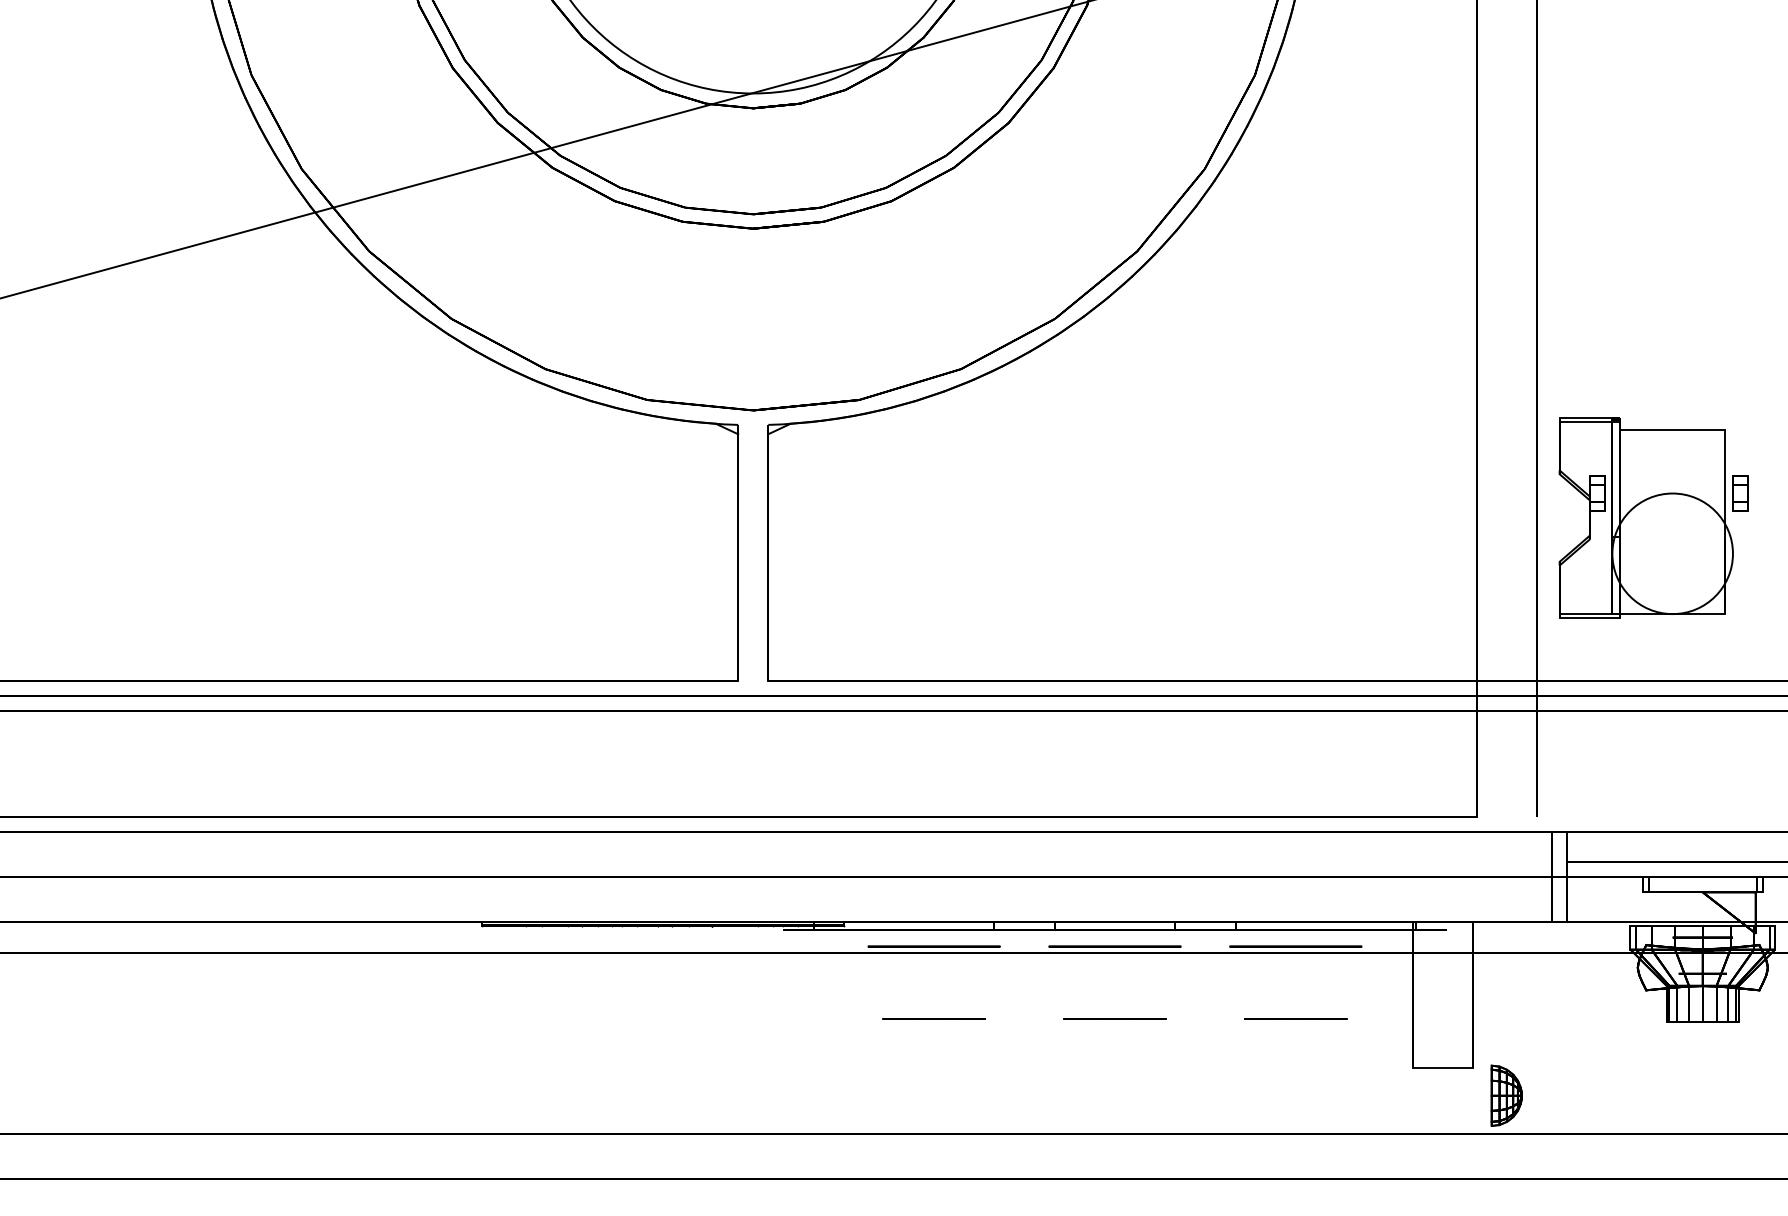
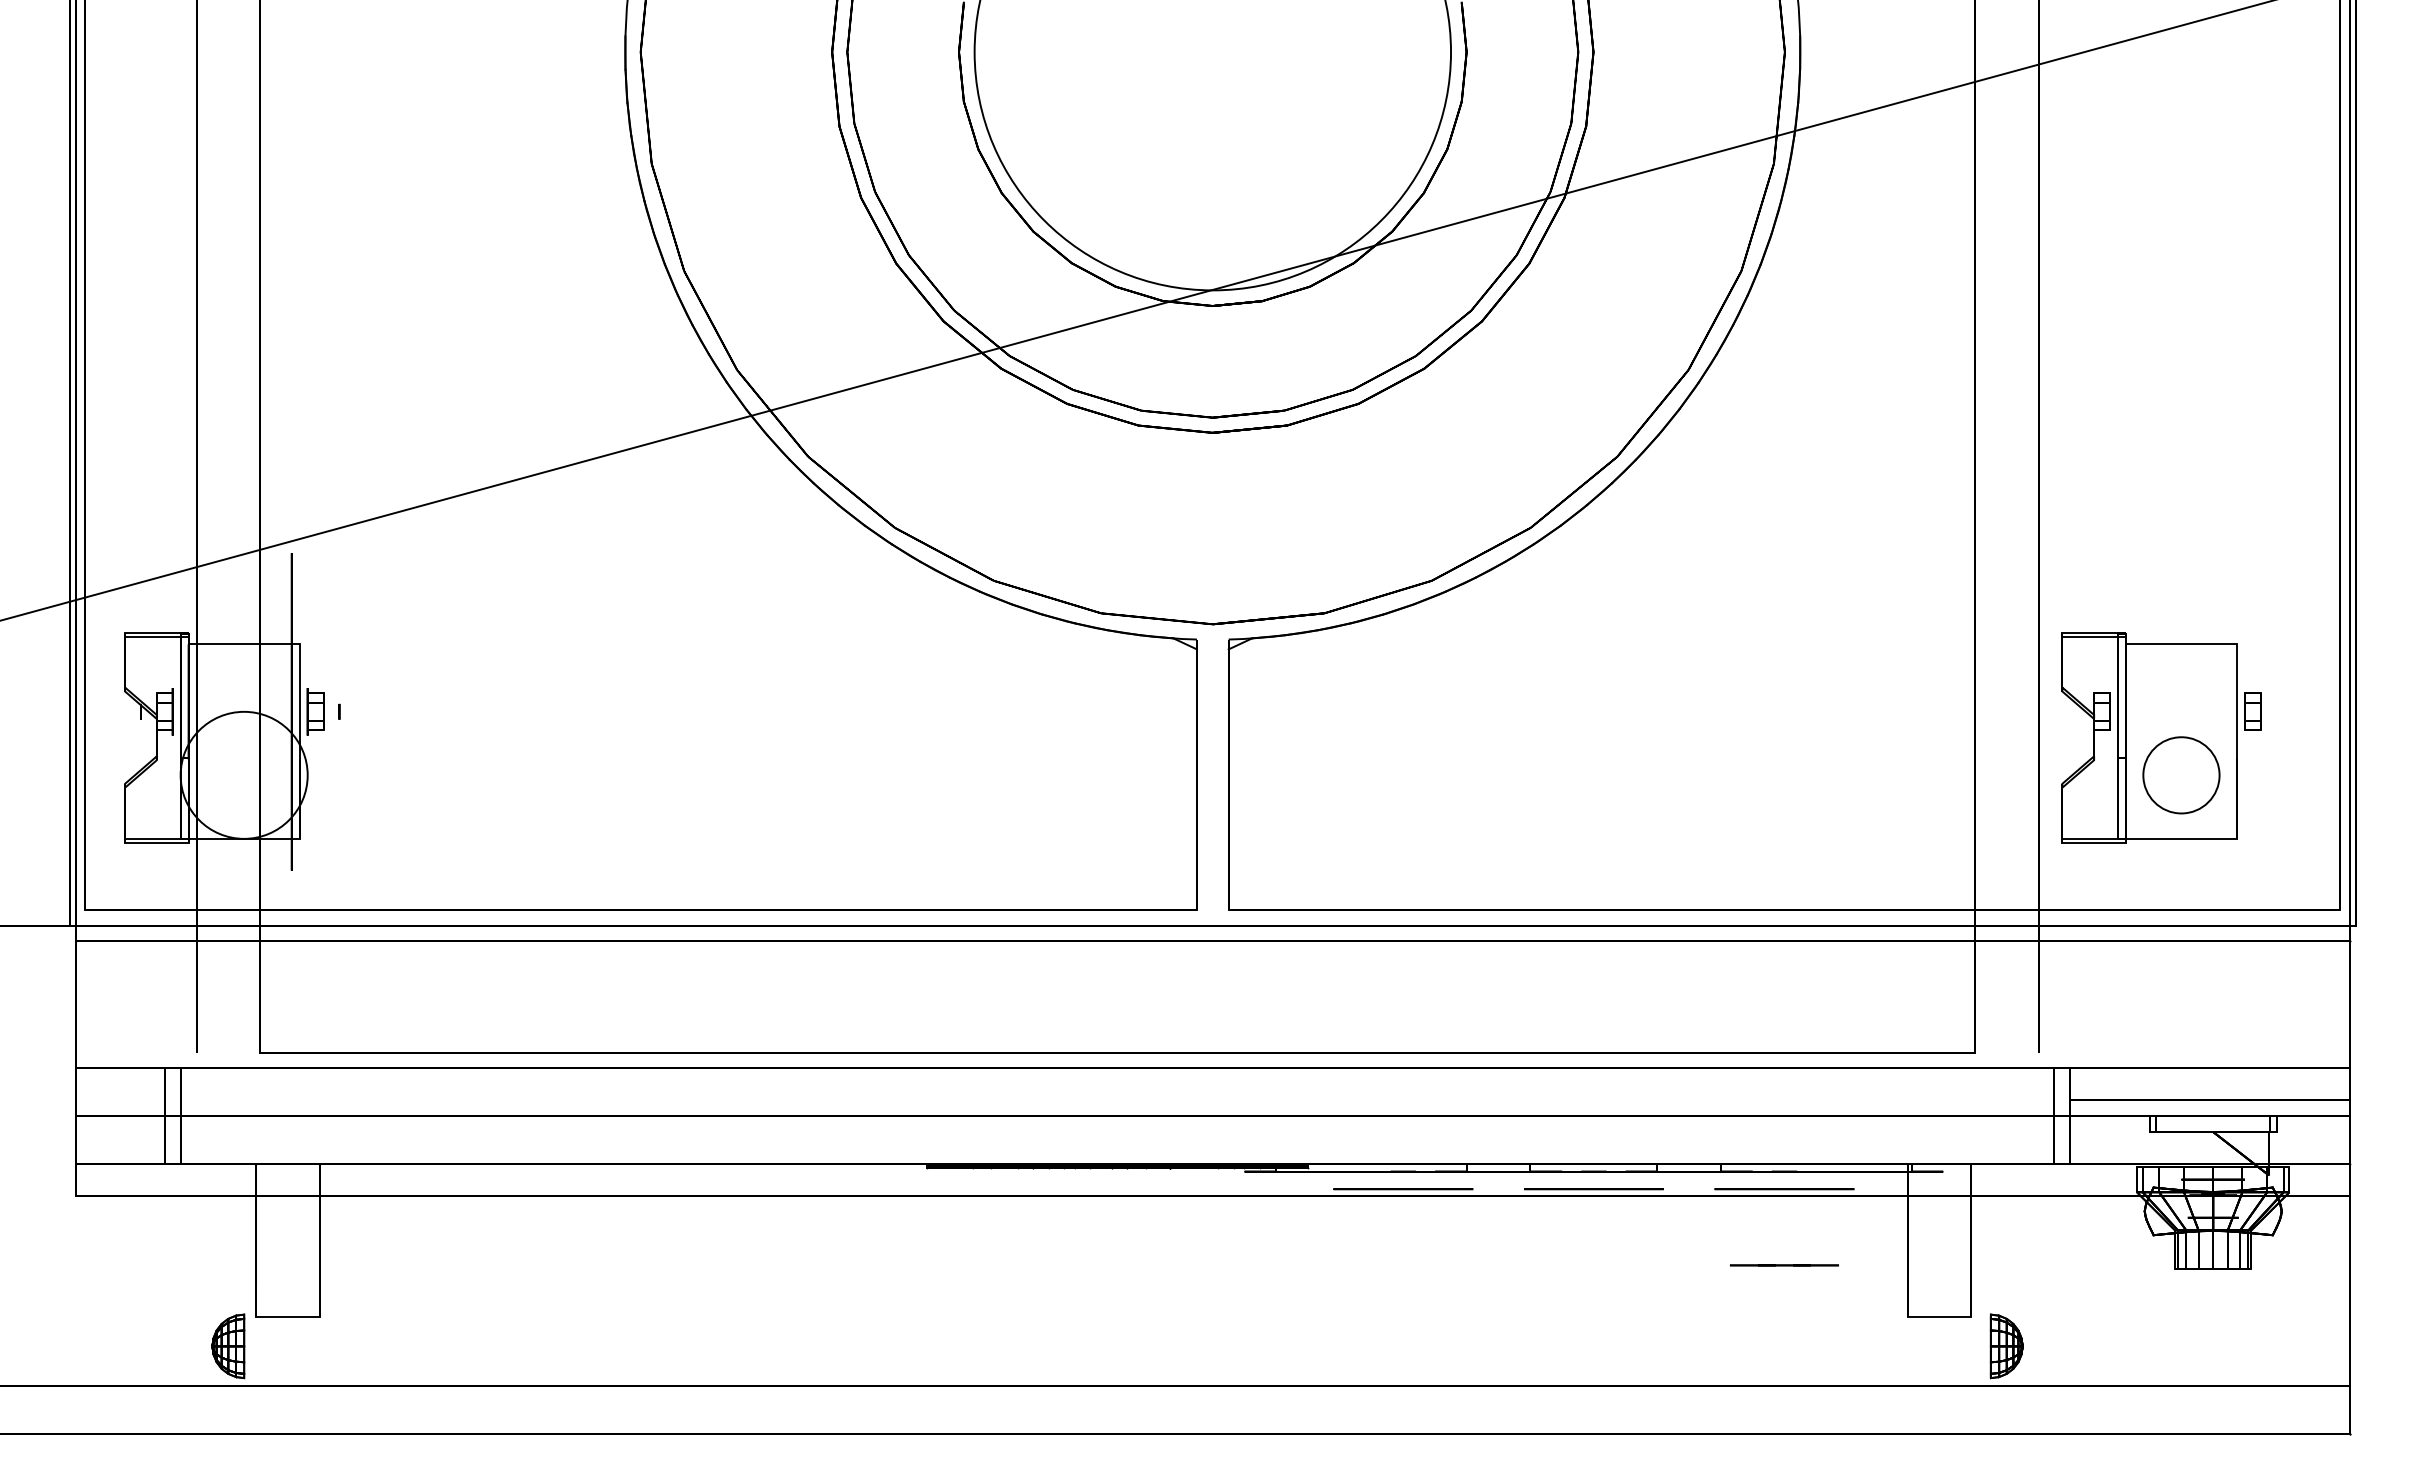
circle: (1671, 553) -> (2180, 774), size x0.6
line: (933, 1019) -> (1402, 1265), removed
line: (1114, 1019) -> (1593, 1265), removed

